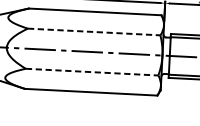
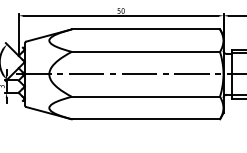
line: (94, 31) -> (146, 51), dashed -> solid
line: (92, 71) -> (146, 96), dashed -> solid

